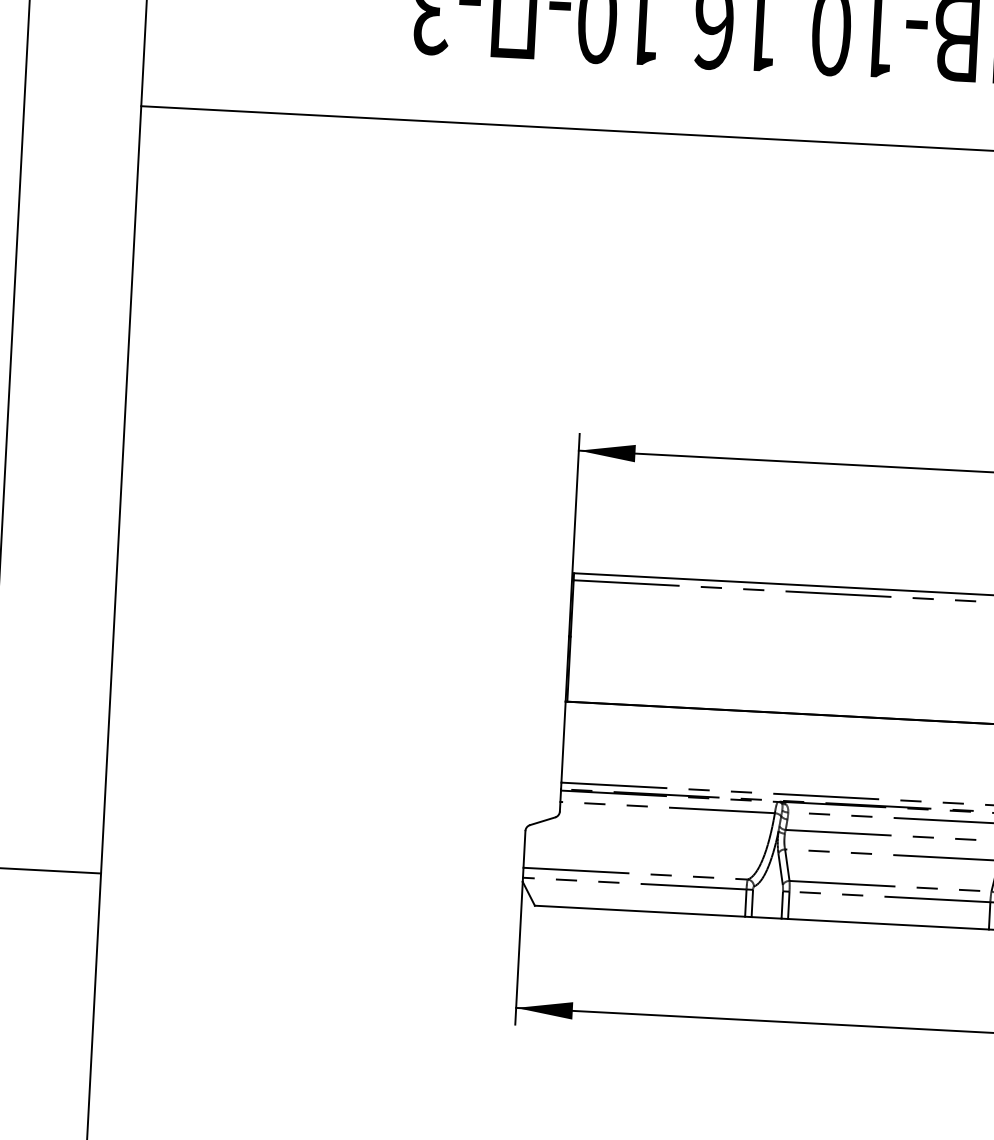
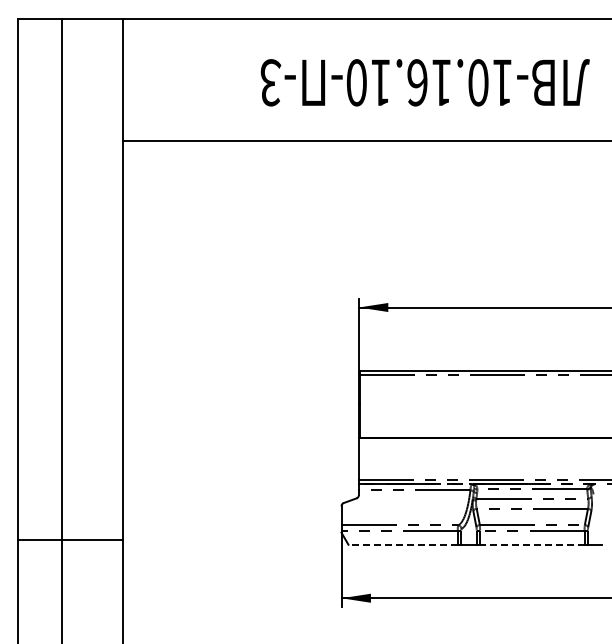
line: (640, 910) -> (403, 544), solid -> dashed
line: (886, 923) -> (531, 544), solid -> dashed

